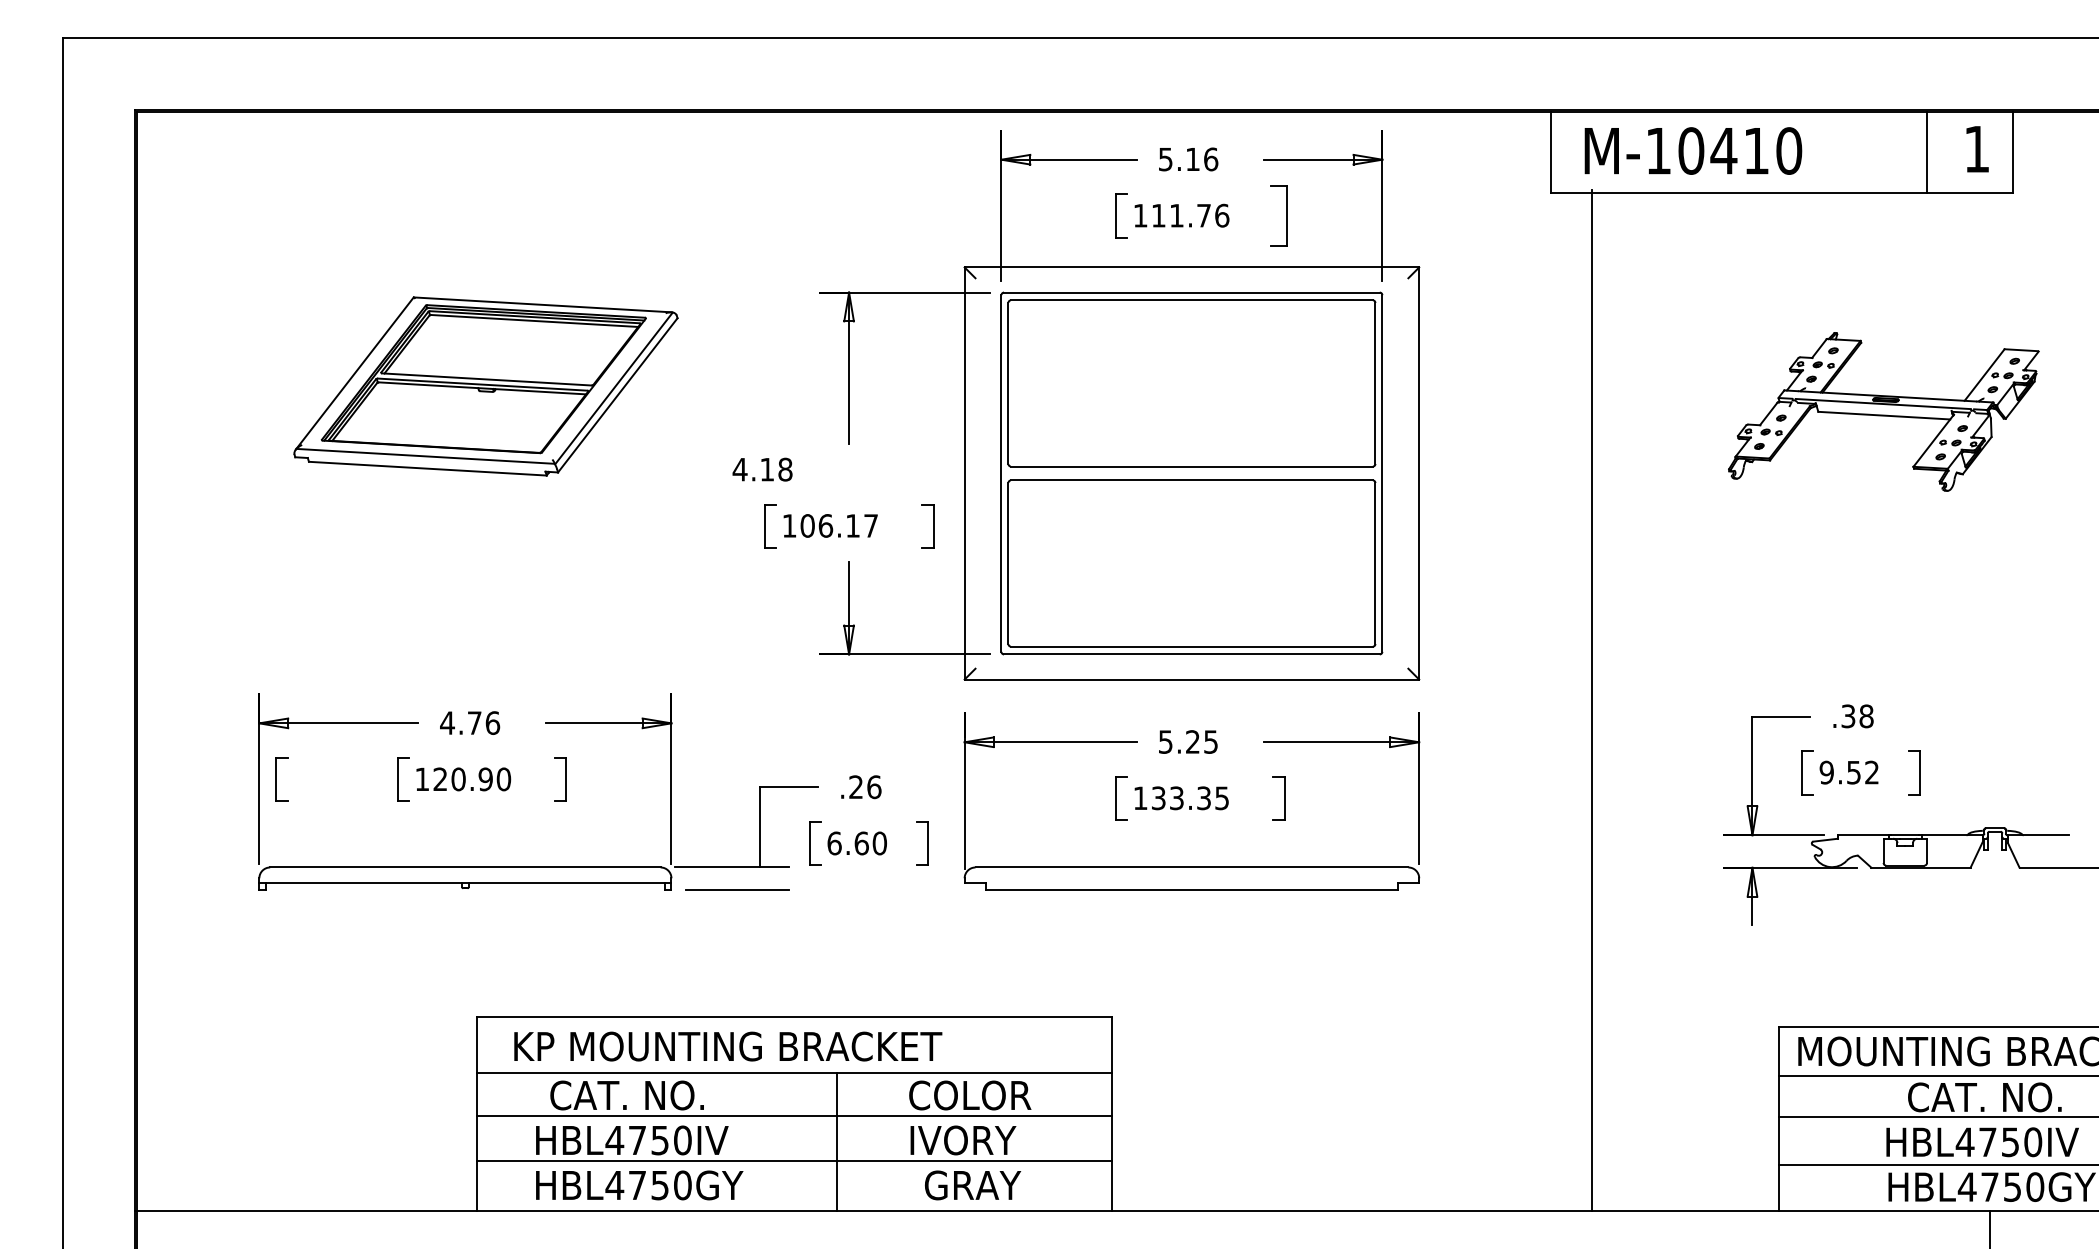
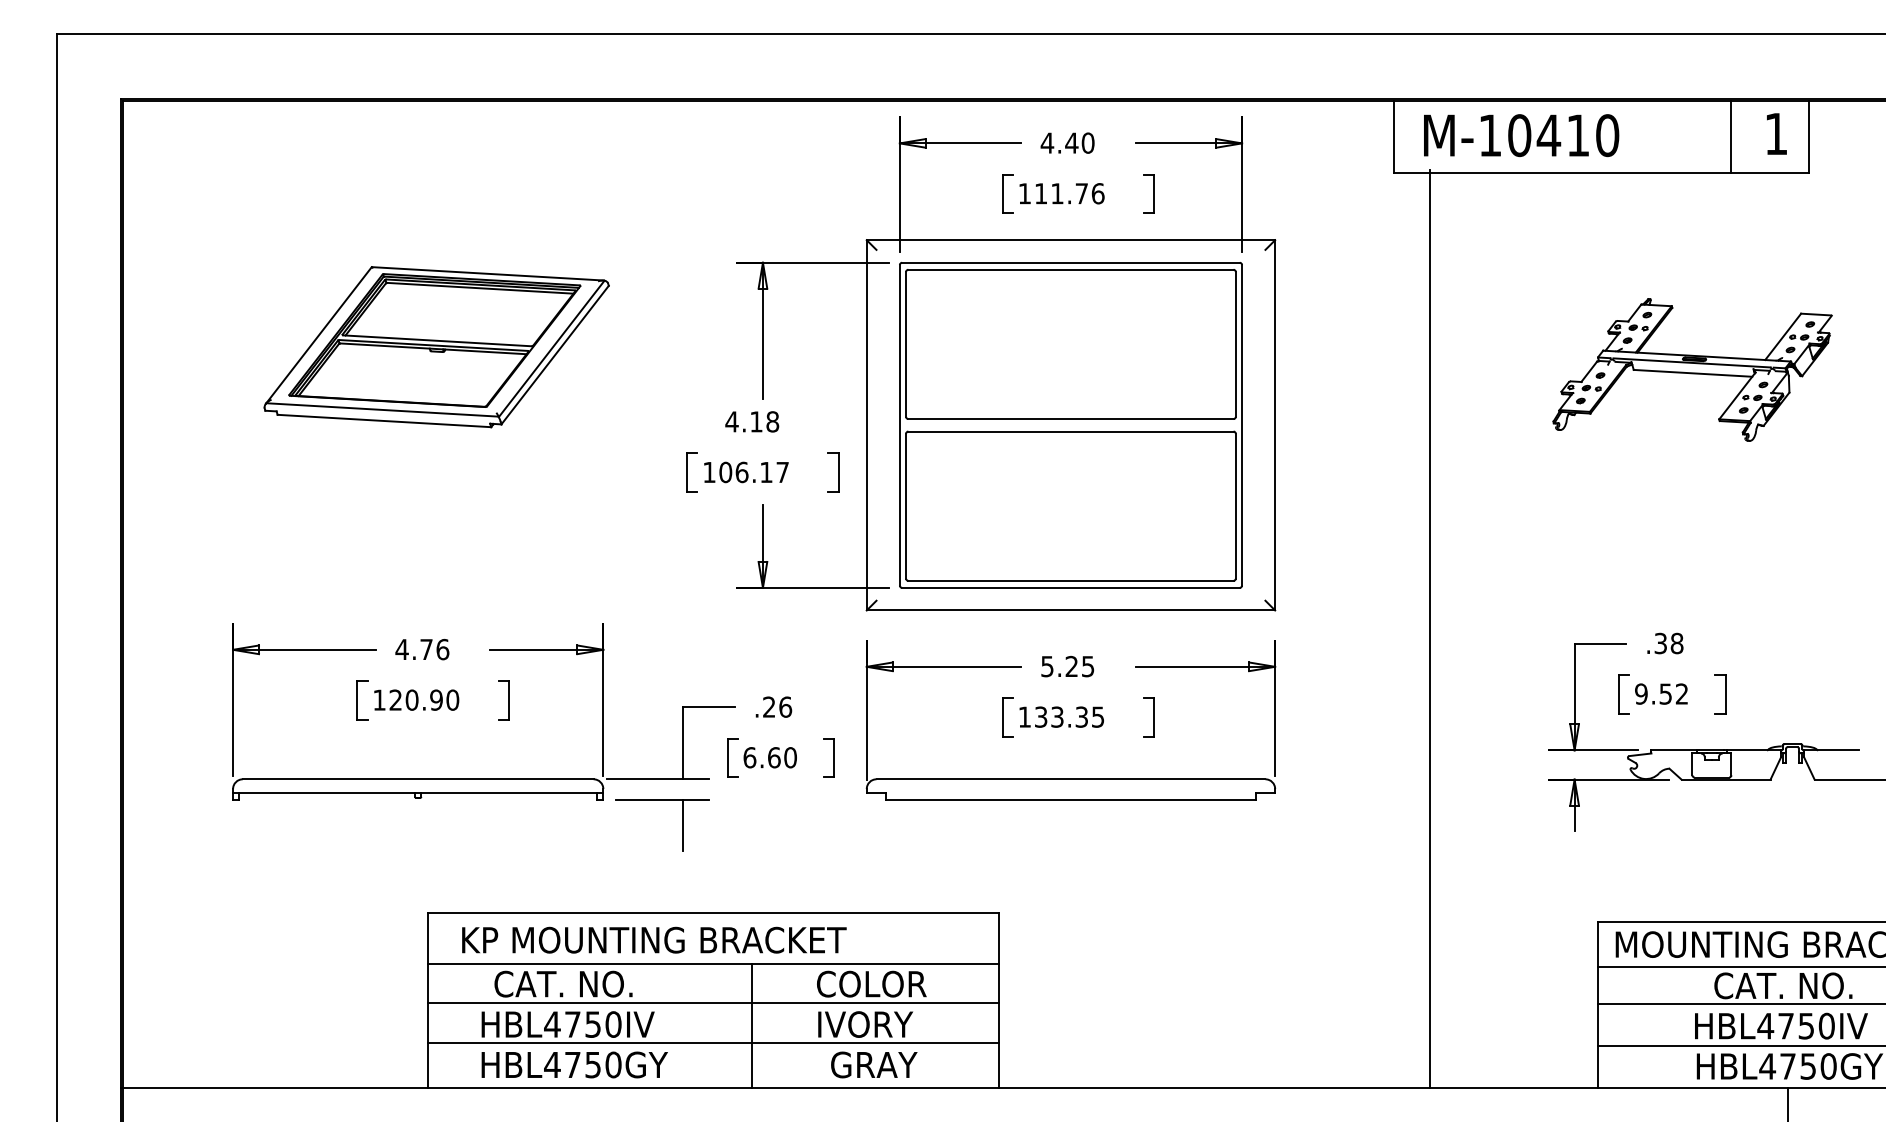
text: (1188, 158) -> (1067, 142), 5.16 -> 4.40
part: (1278, 215) -> (1148, 193), size x0.71
text: (762, 469) -> (752, 421), moved
part: (282, 779) -> (253, 700), removed
line: (760, 918) -> (683, 825), added

